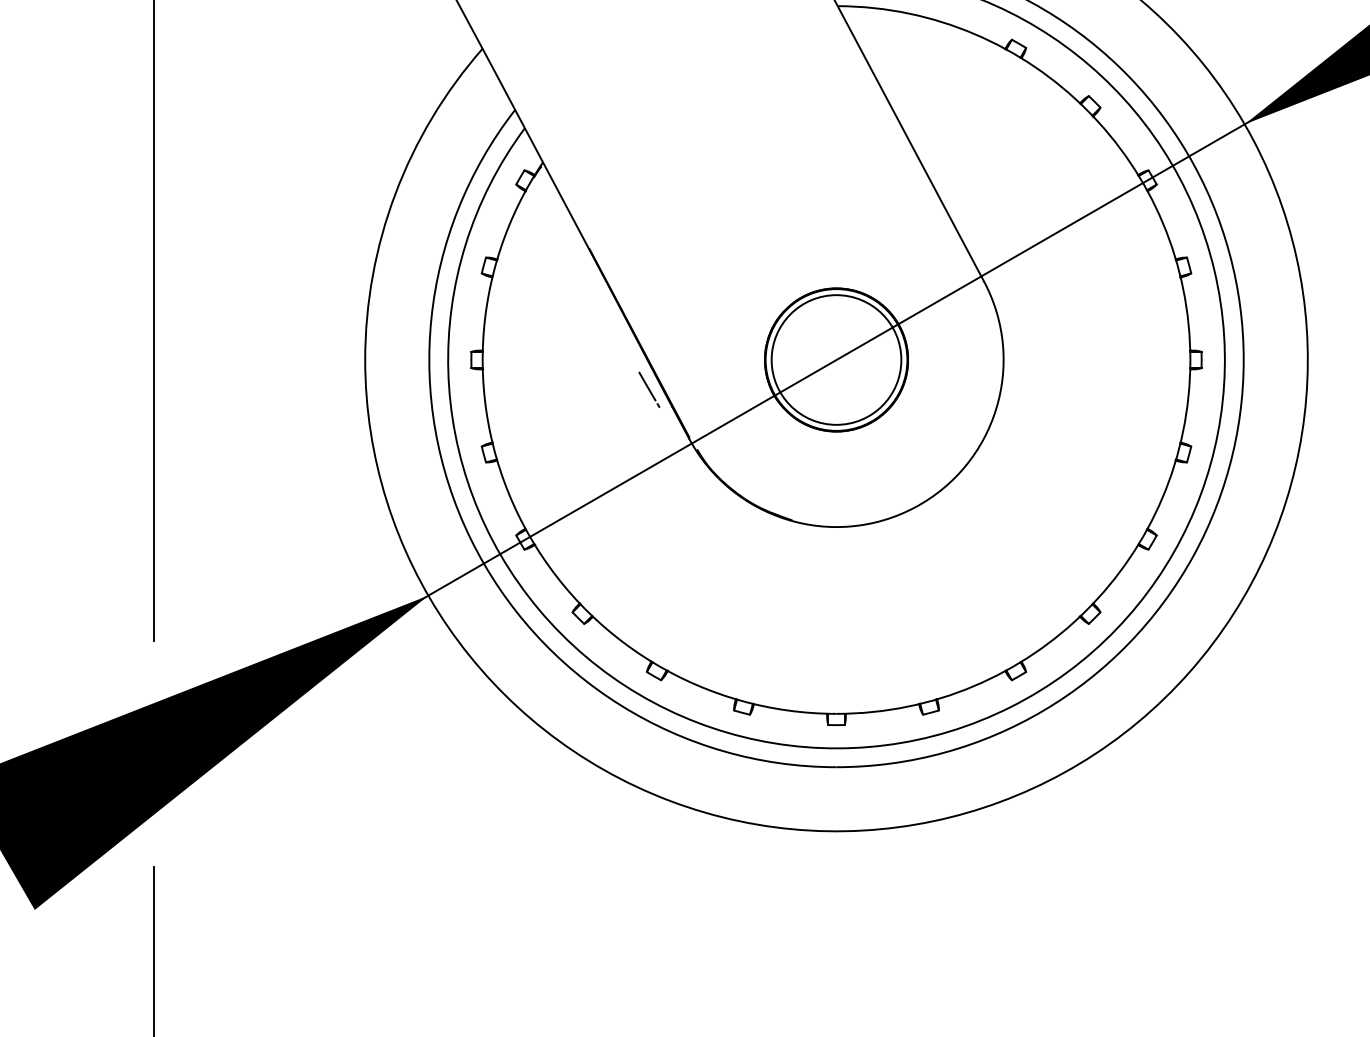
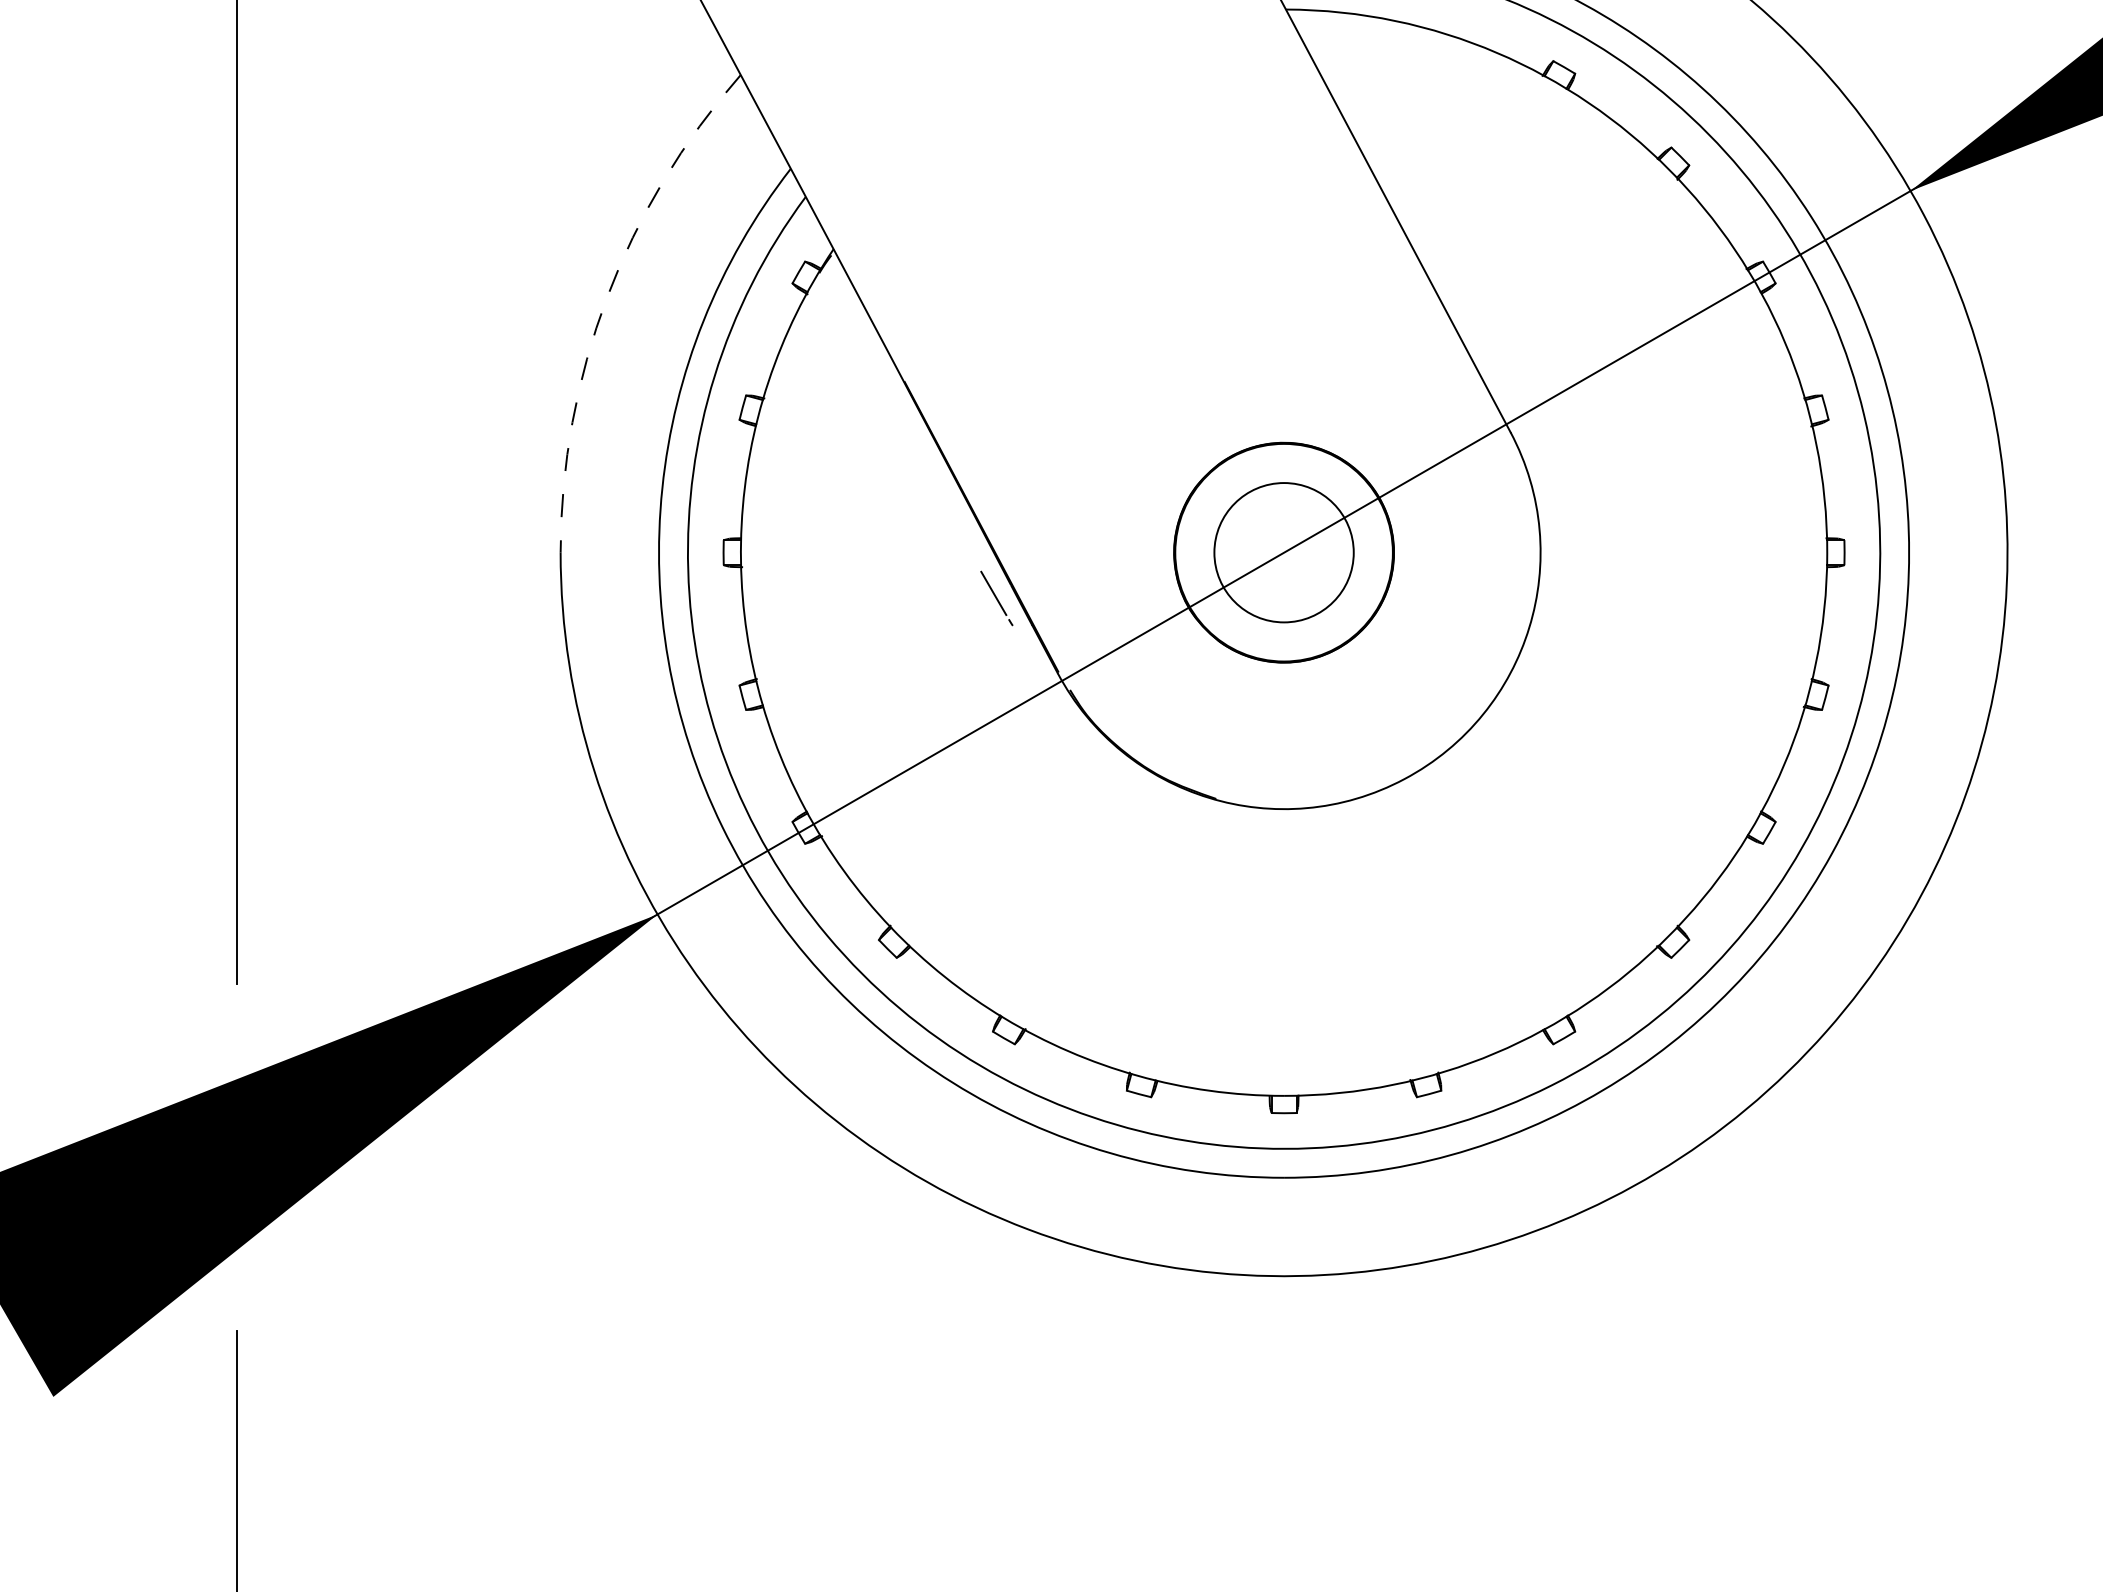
arc: (395, 193) -> (607, 297), solid -> dashed
circle: (836, 359) -> (1284, 551), size x0.7

